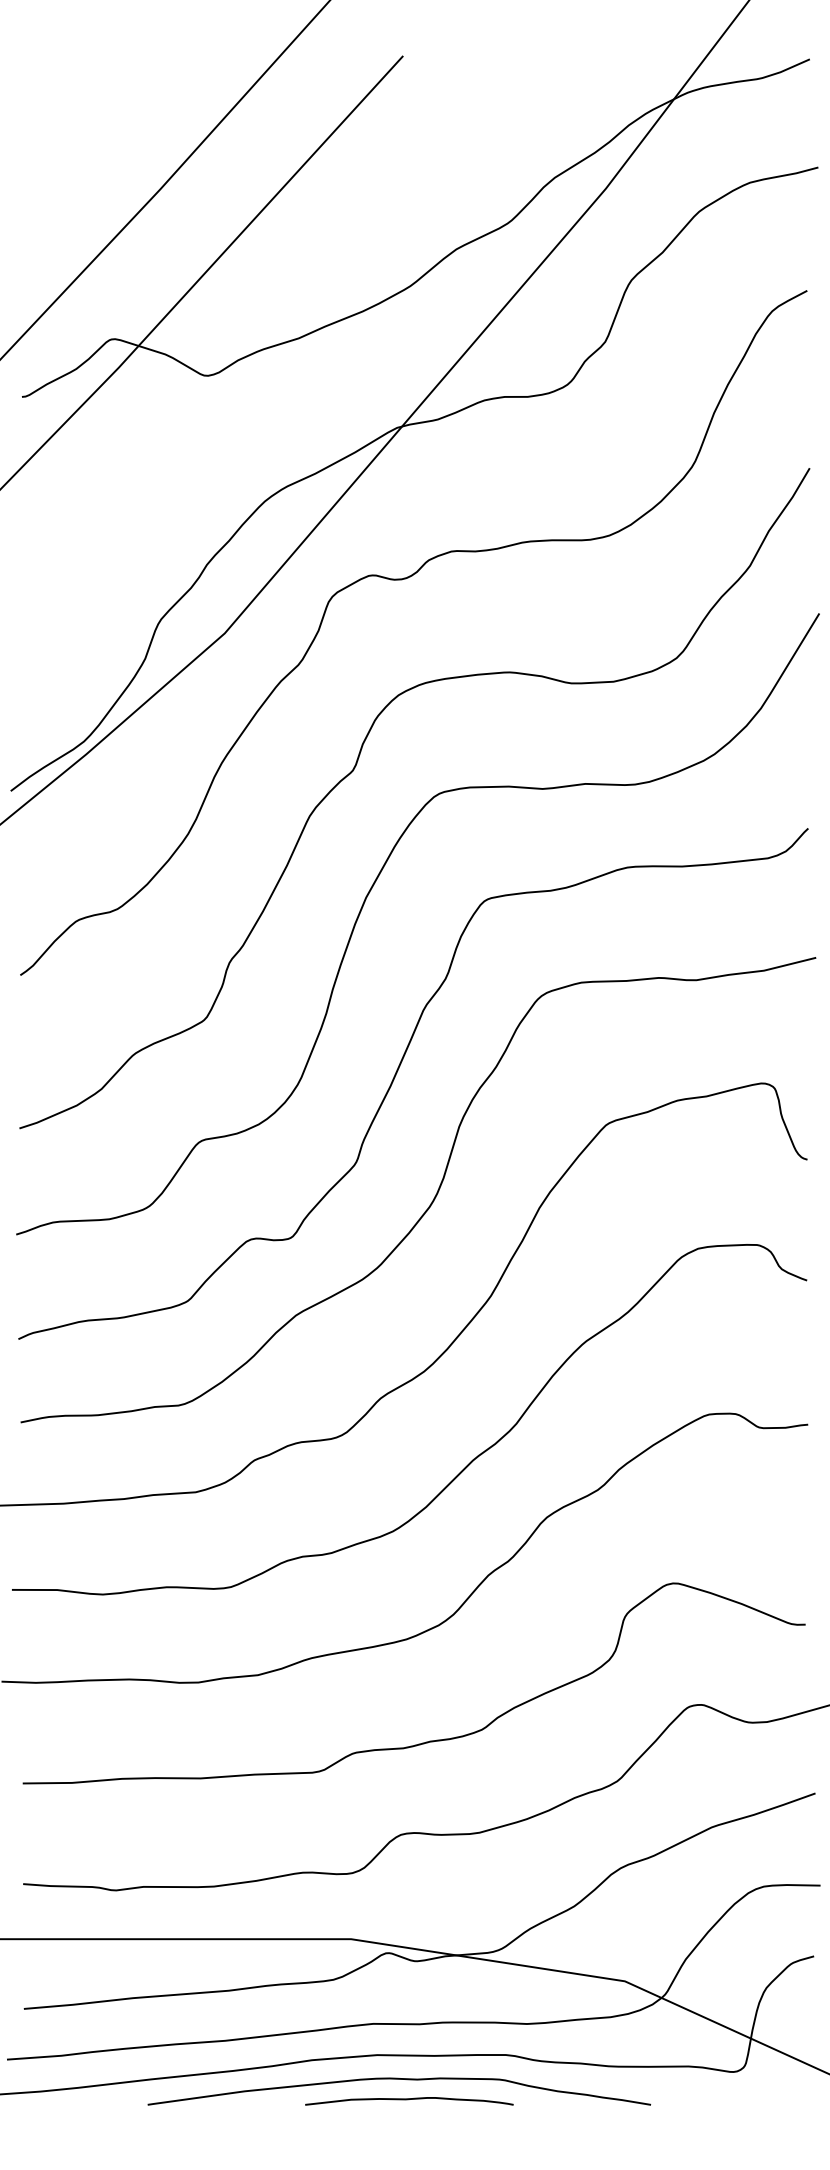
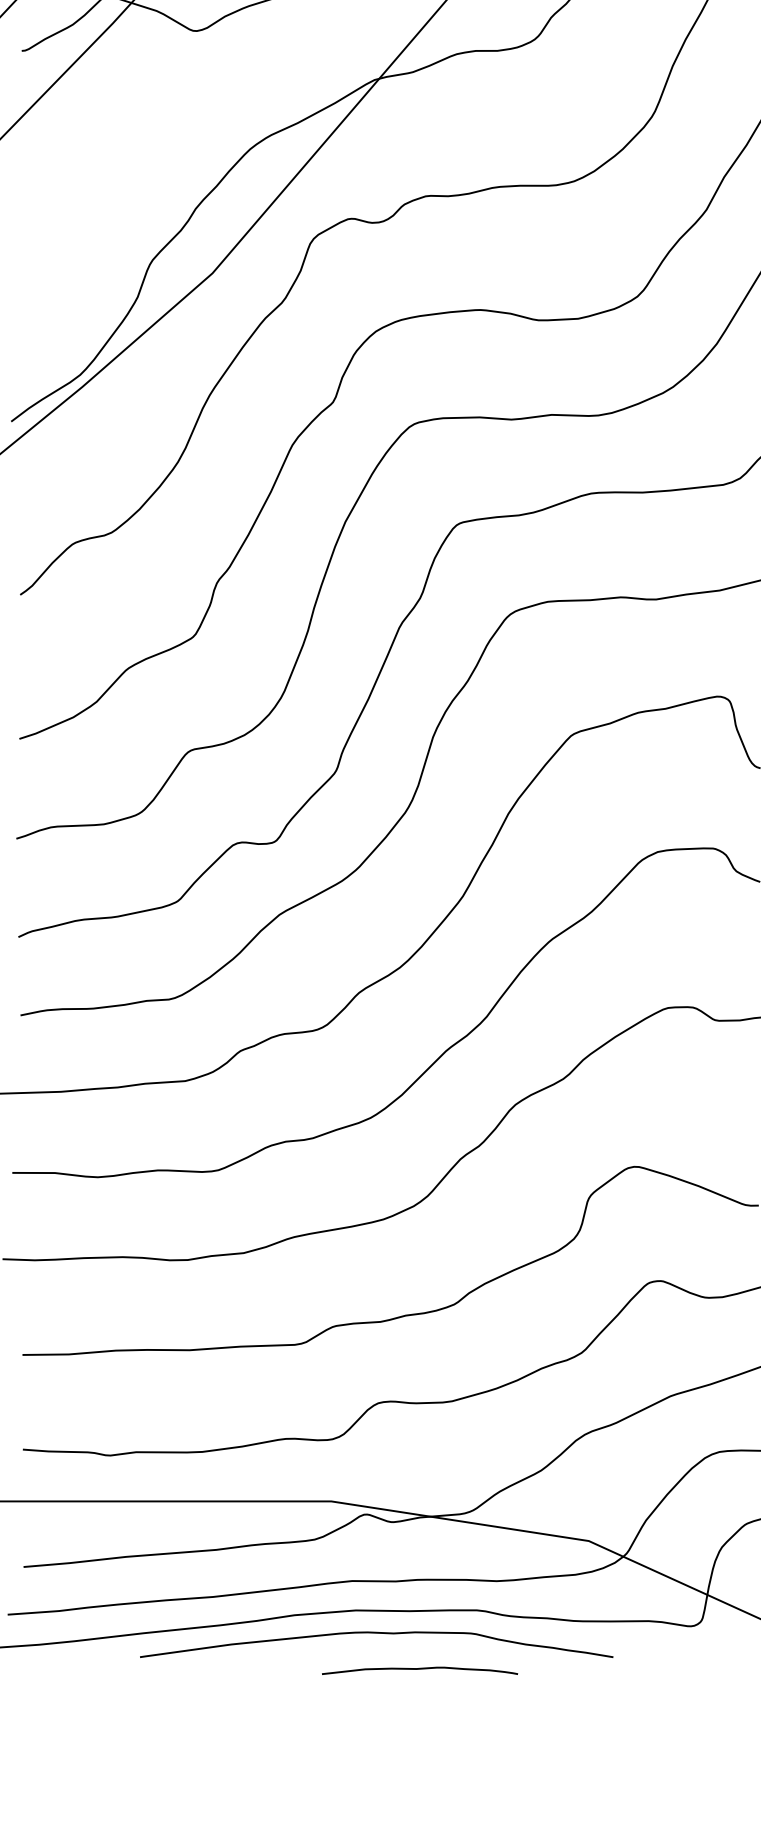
curve: (408, 2100) -> (419, 1670), moved

